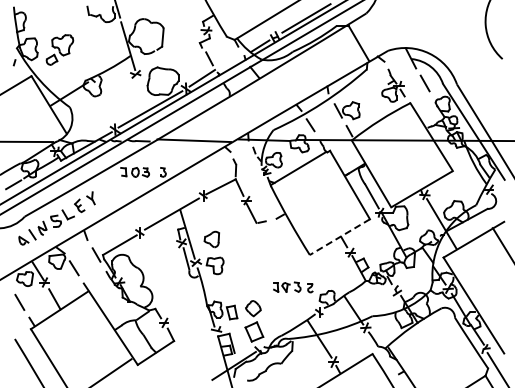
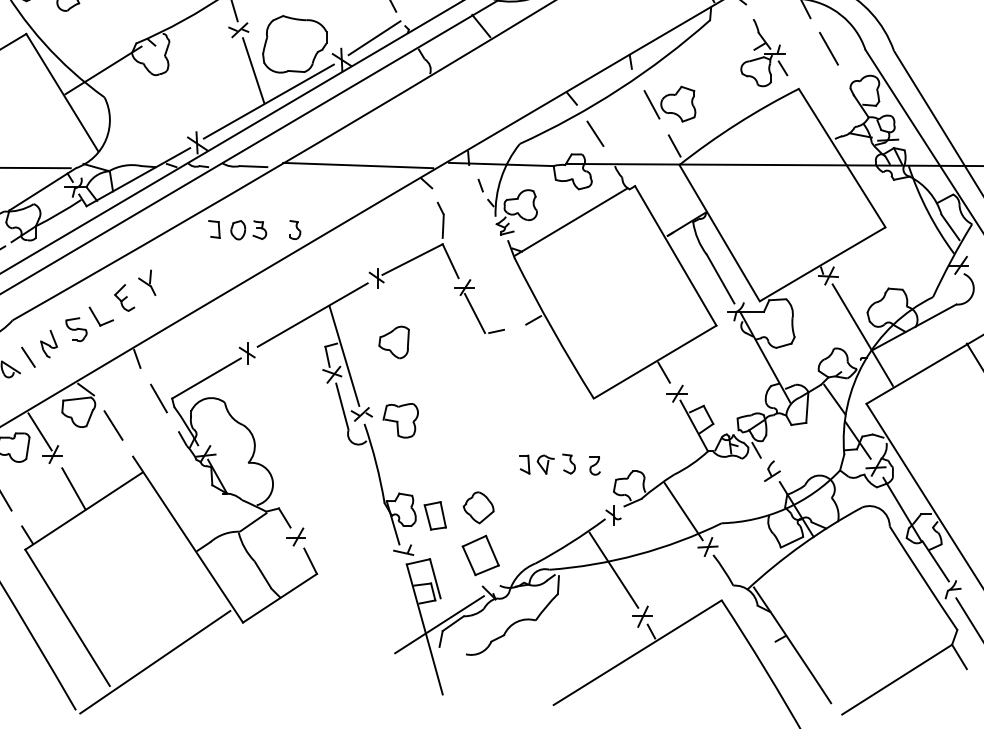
line: (142, 93) -> (252, 69), added
line: (339, 237) -> (654, 362), dashed -> solid
part: (211, 239) -> (393, 342), moved

